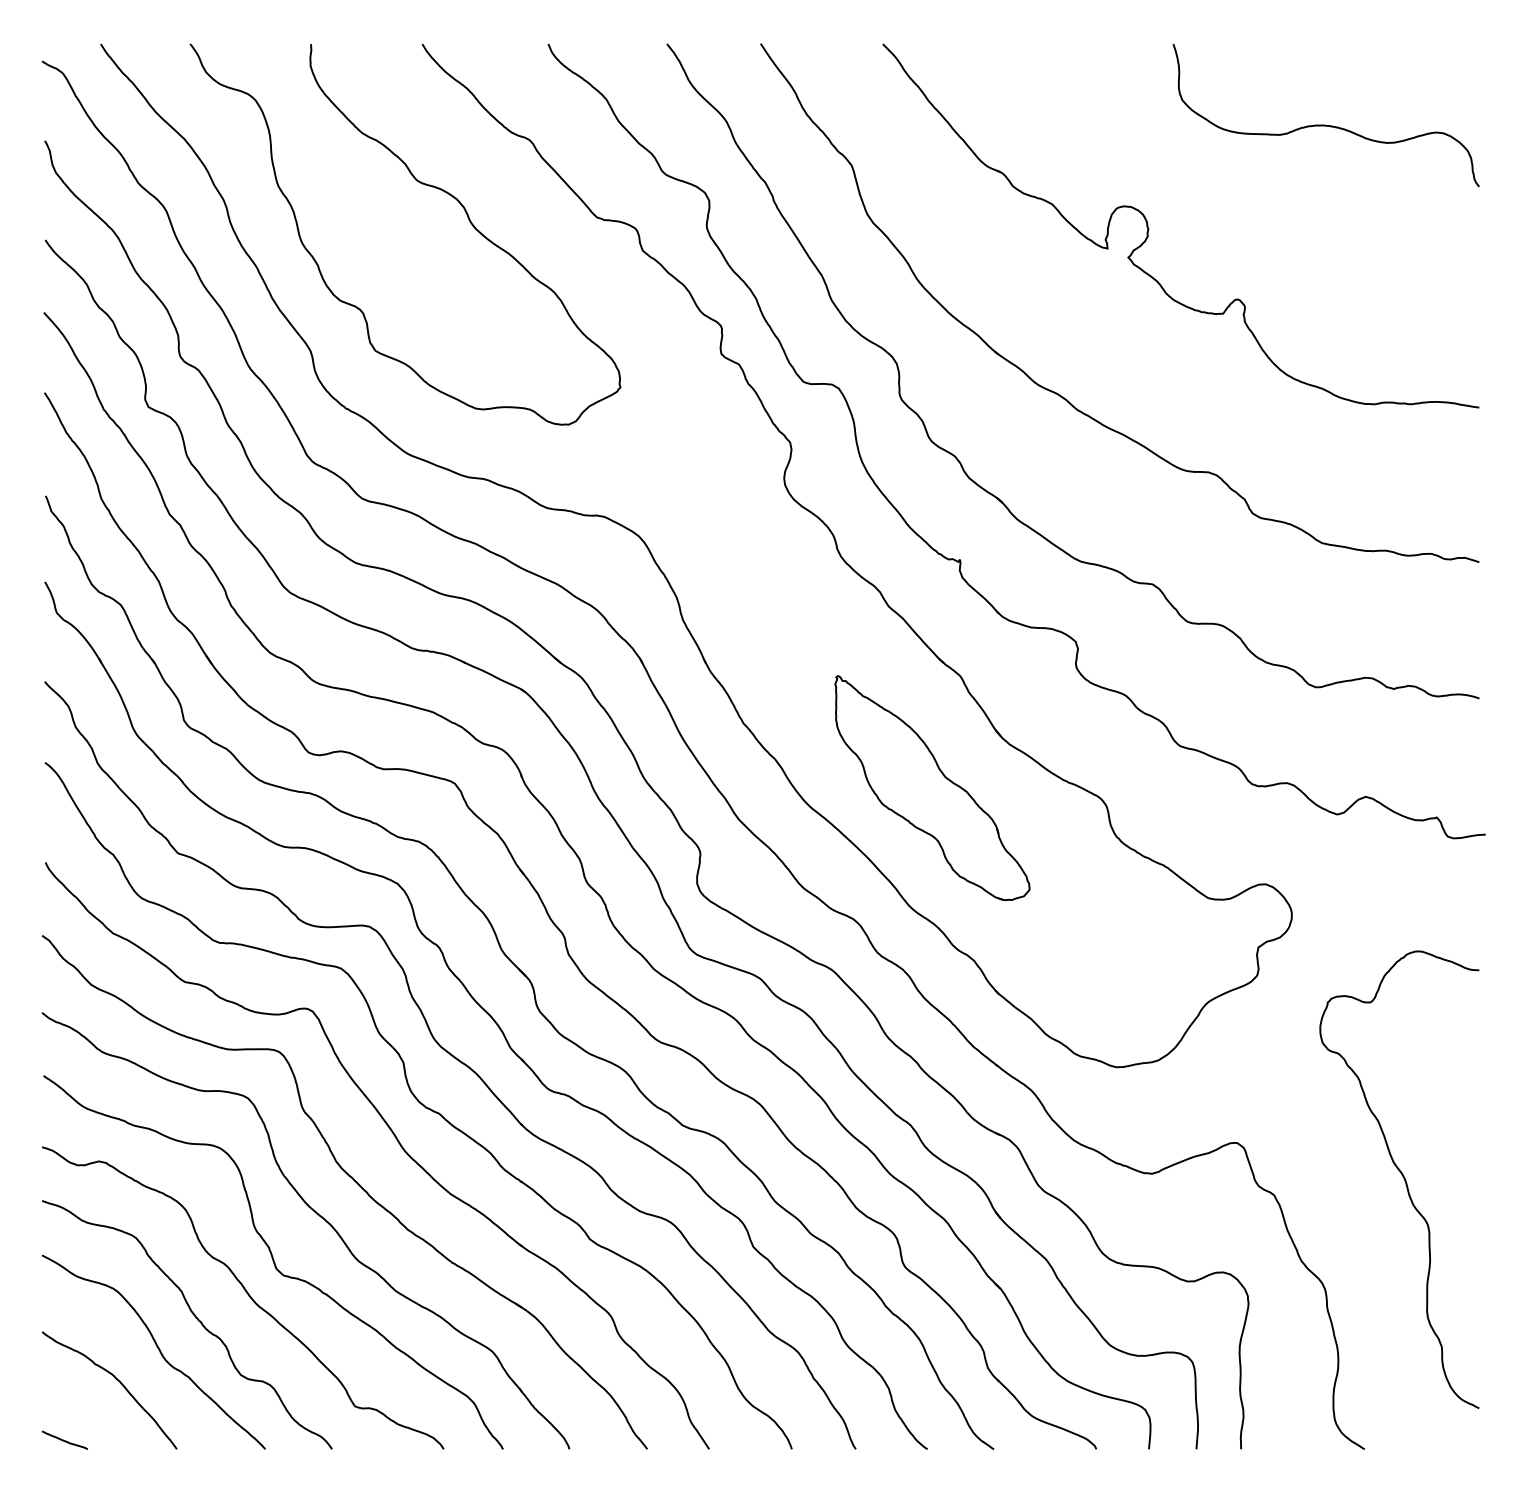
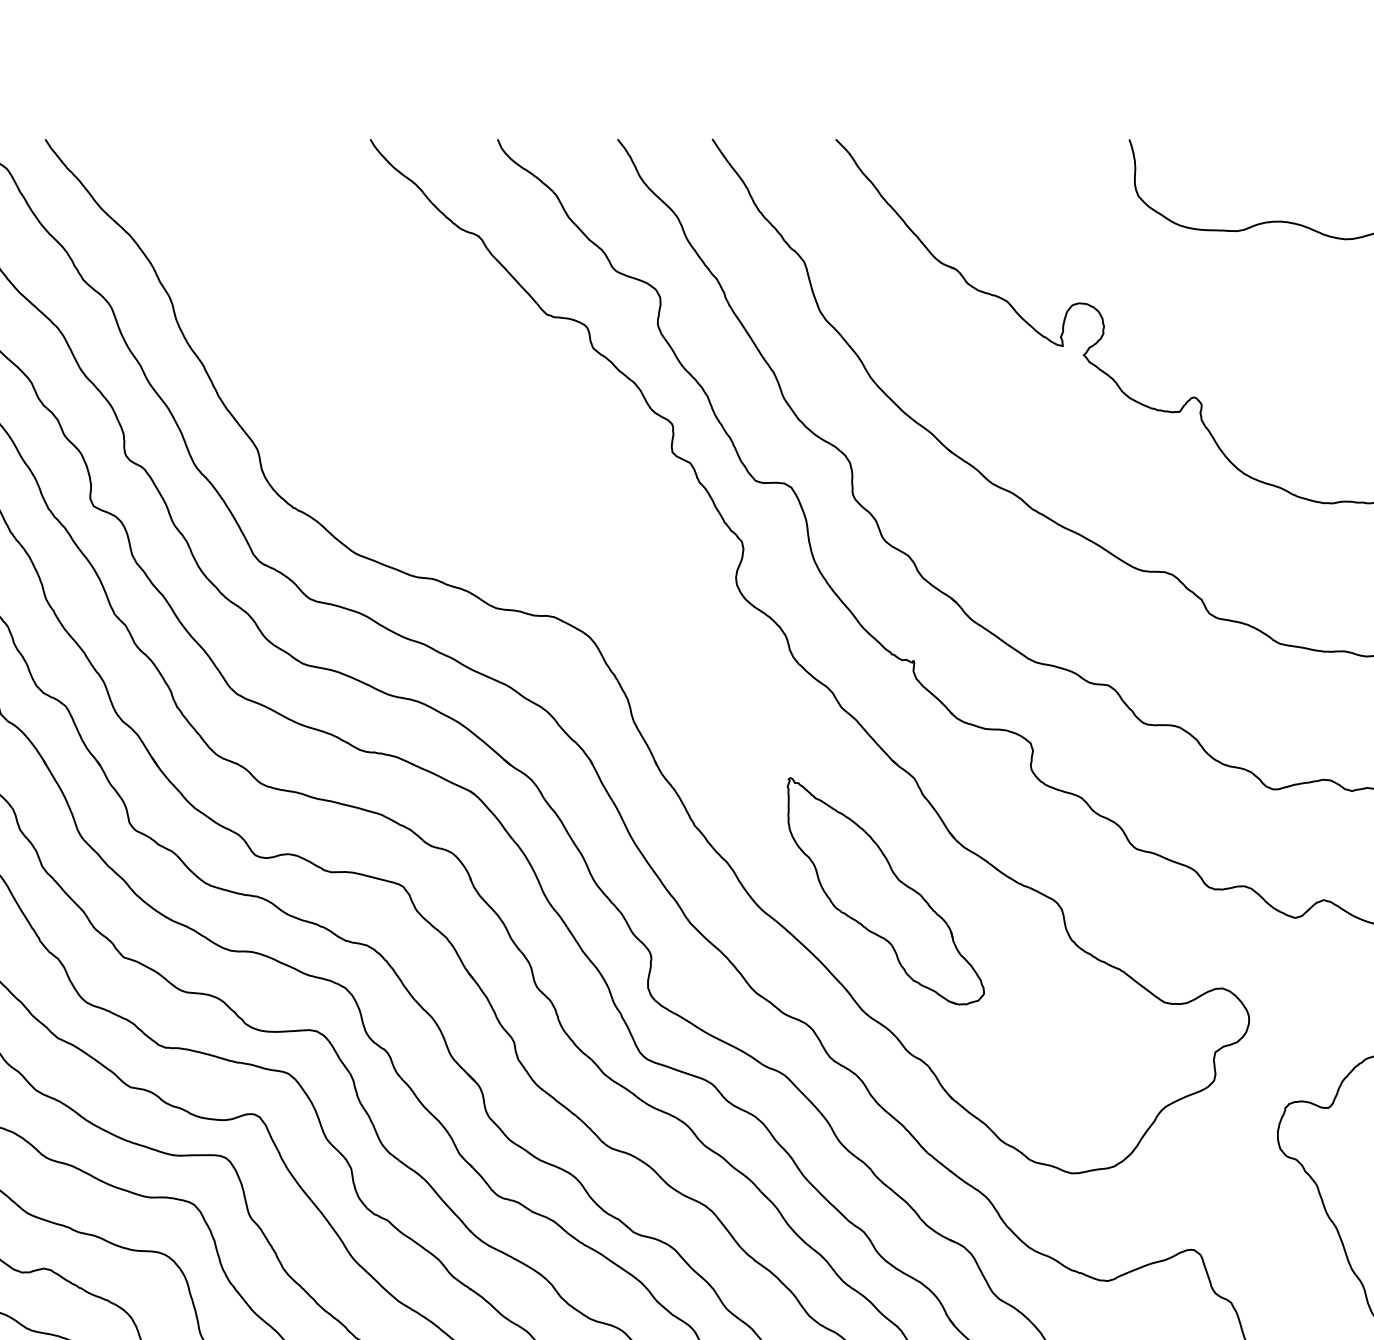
curve: (422, 184) -> (370, 281), removed

